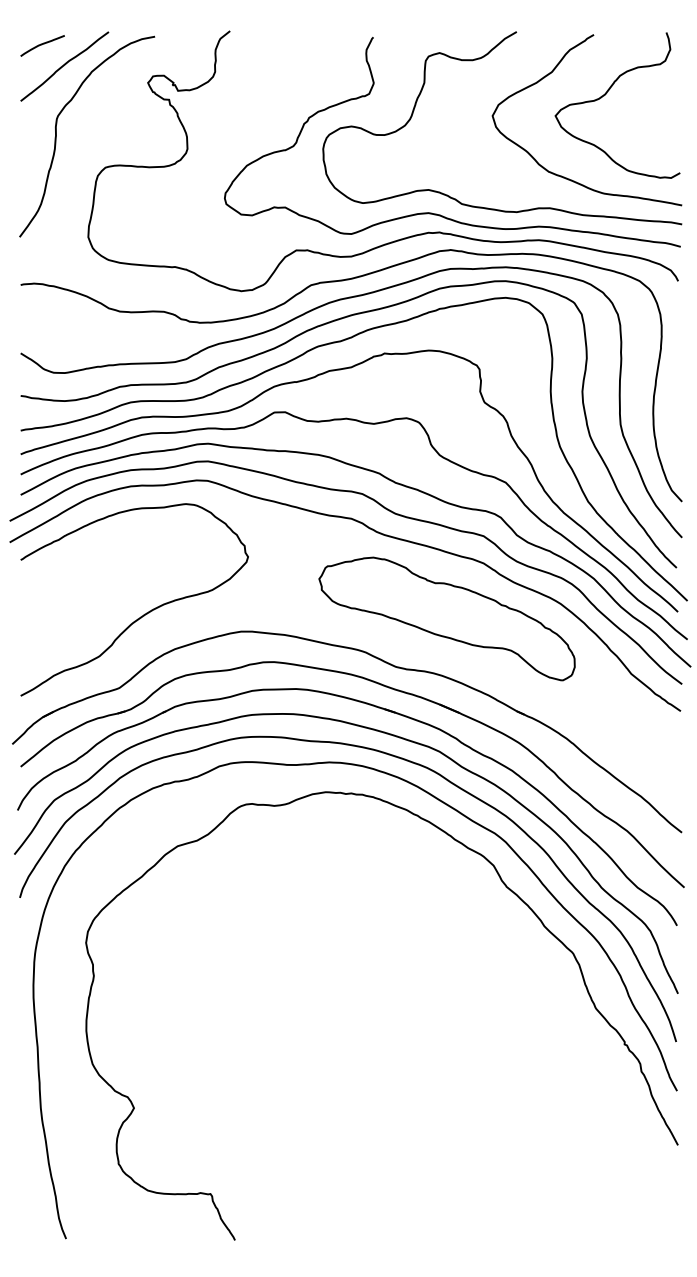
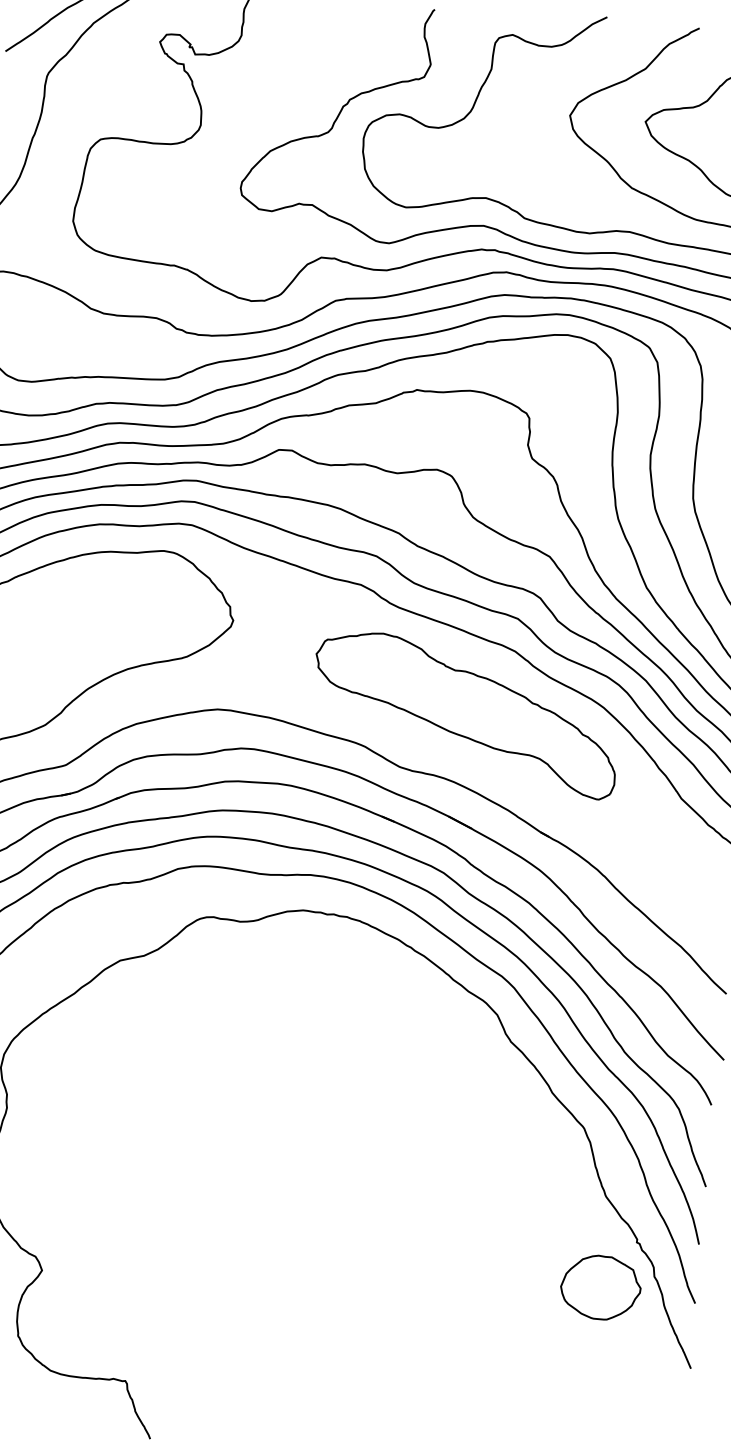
part: (597, 1084) -> (600, 1287), added

